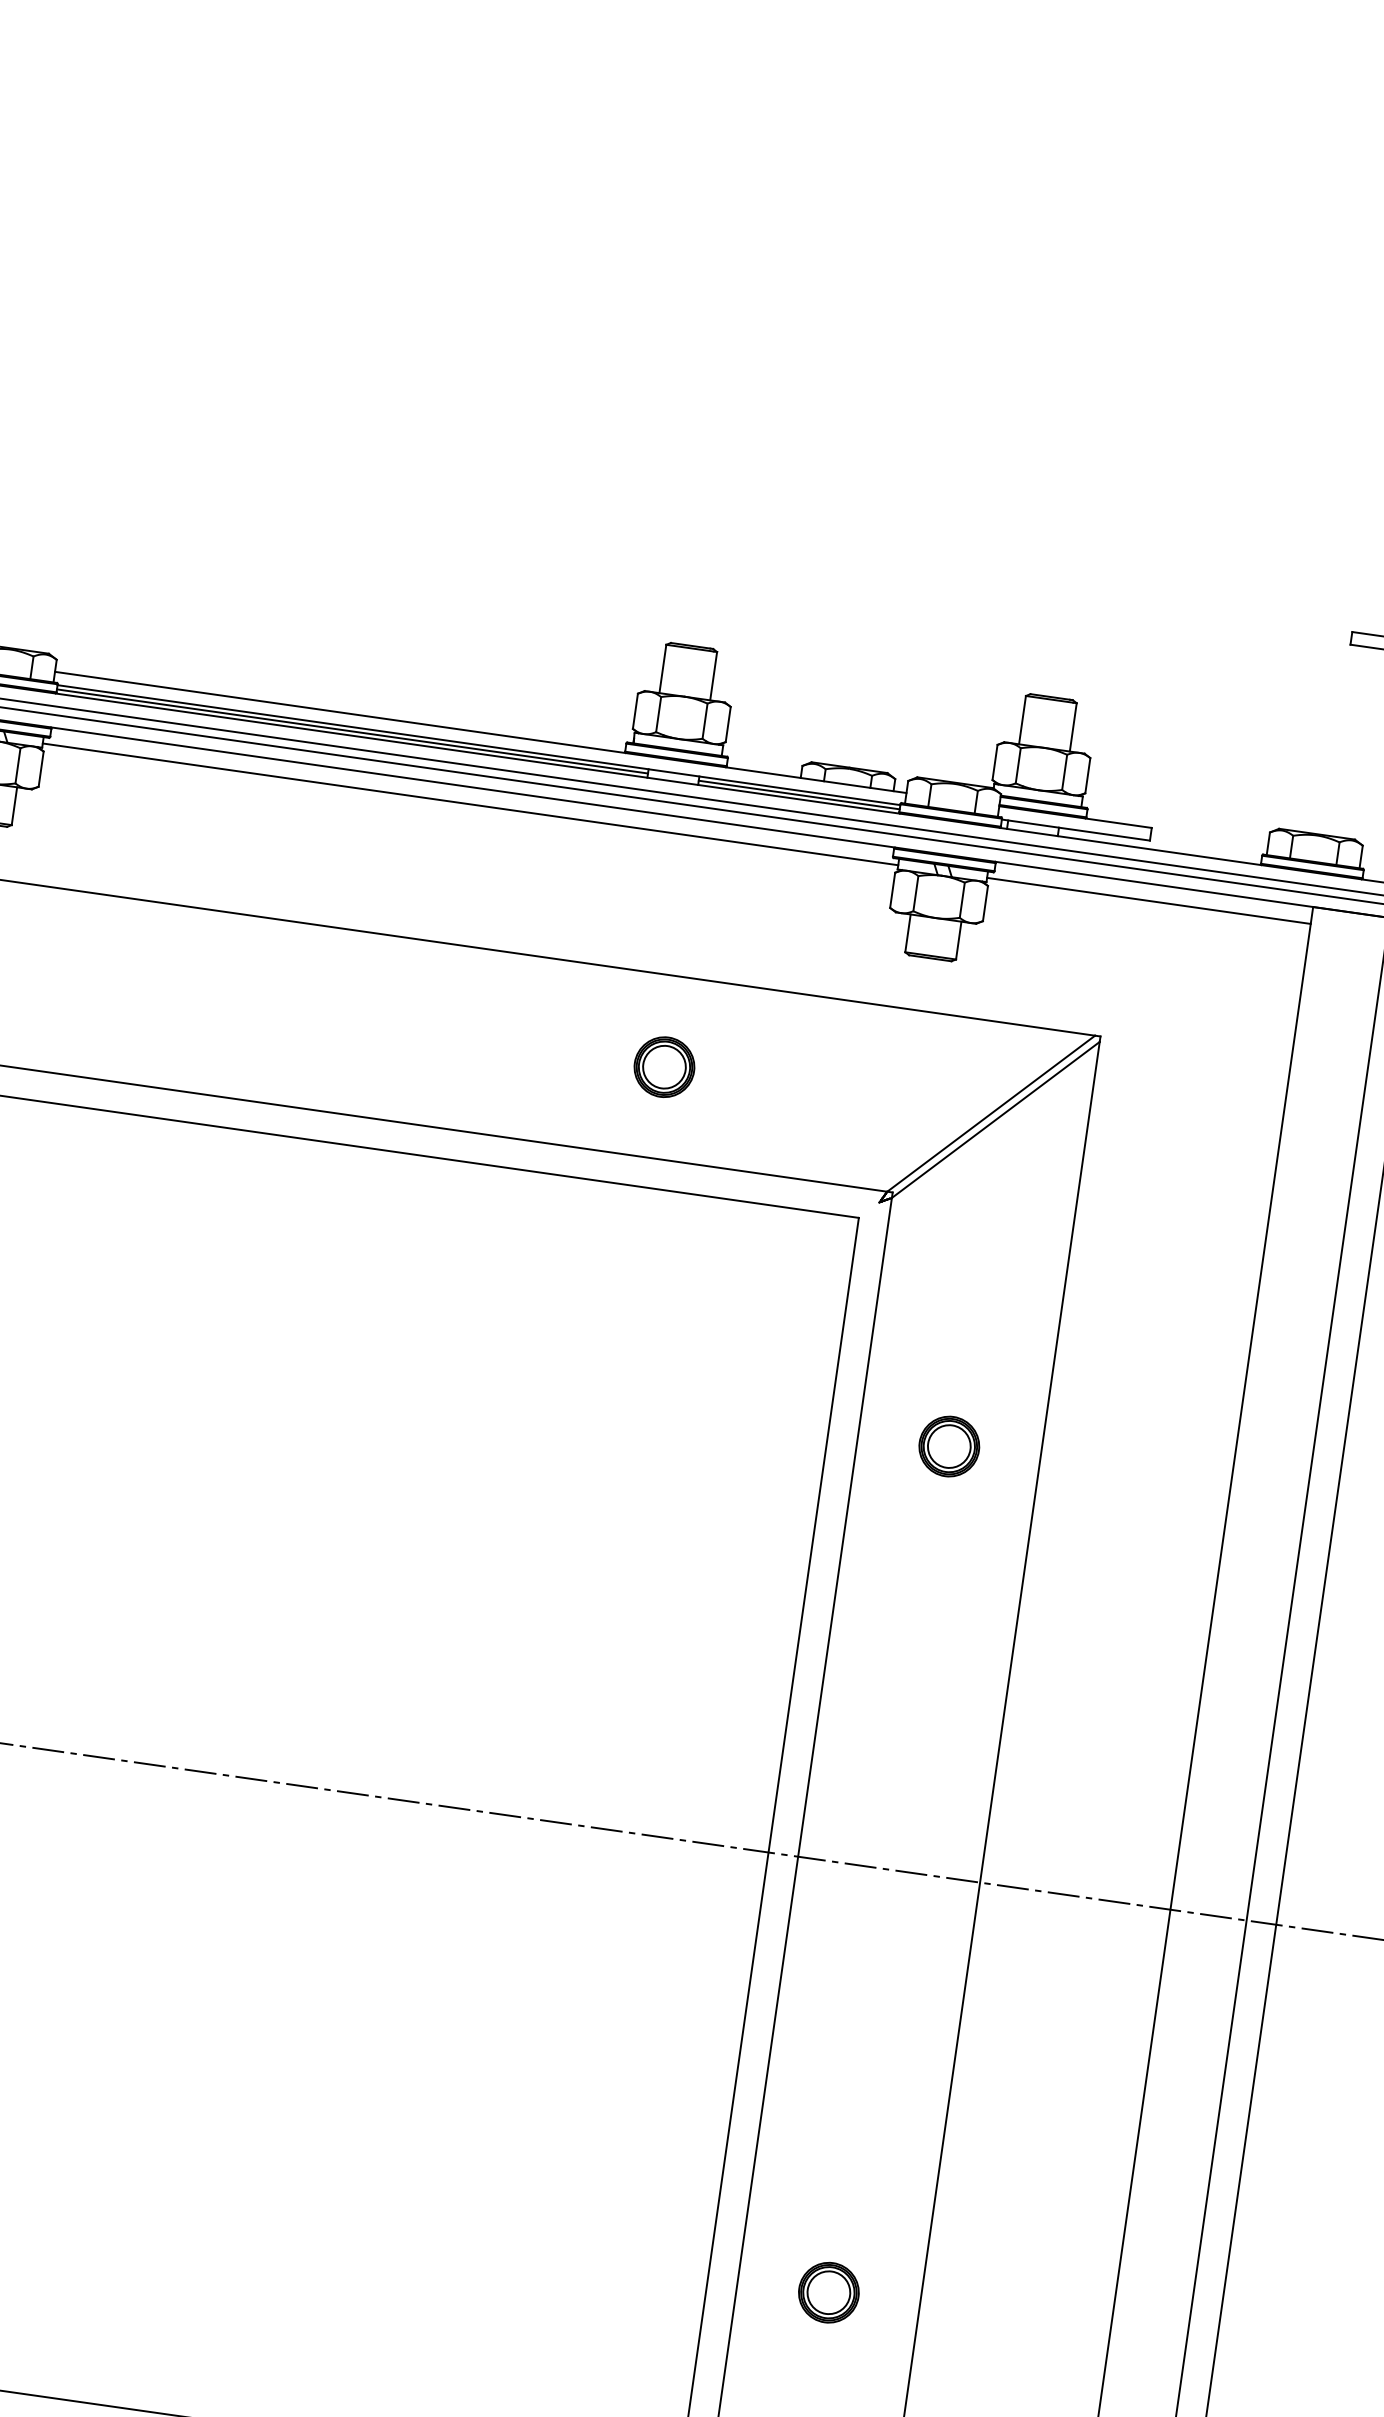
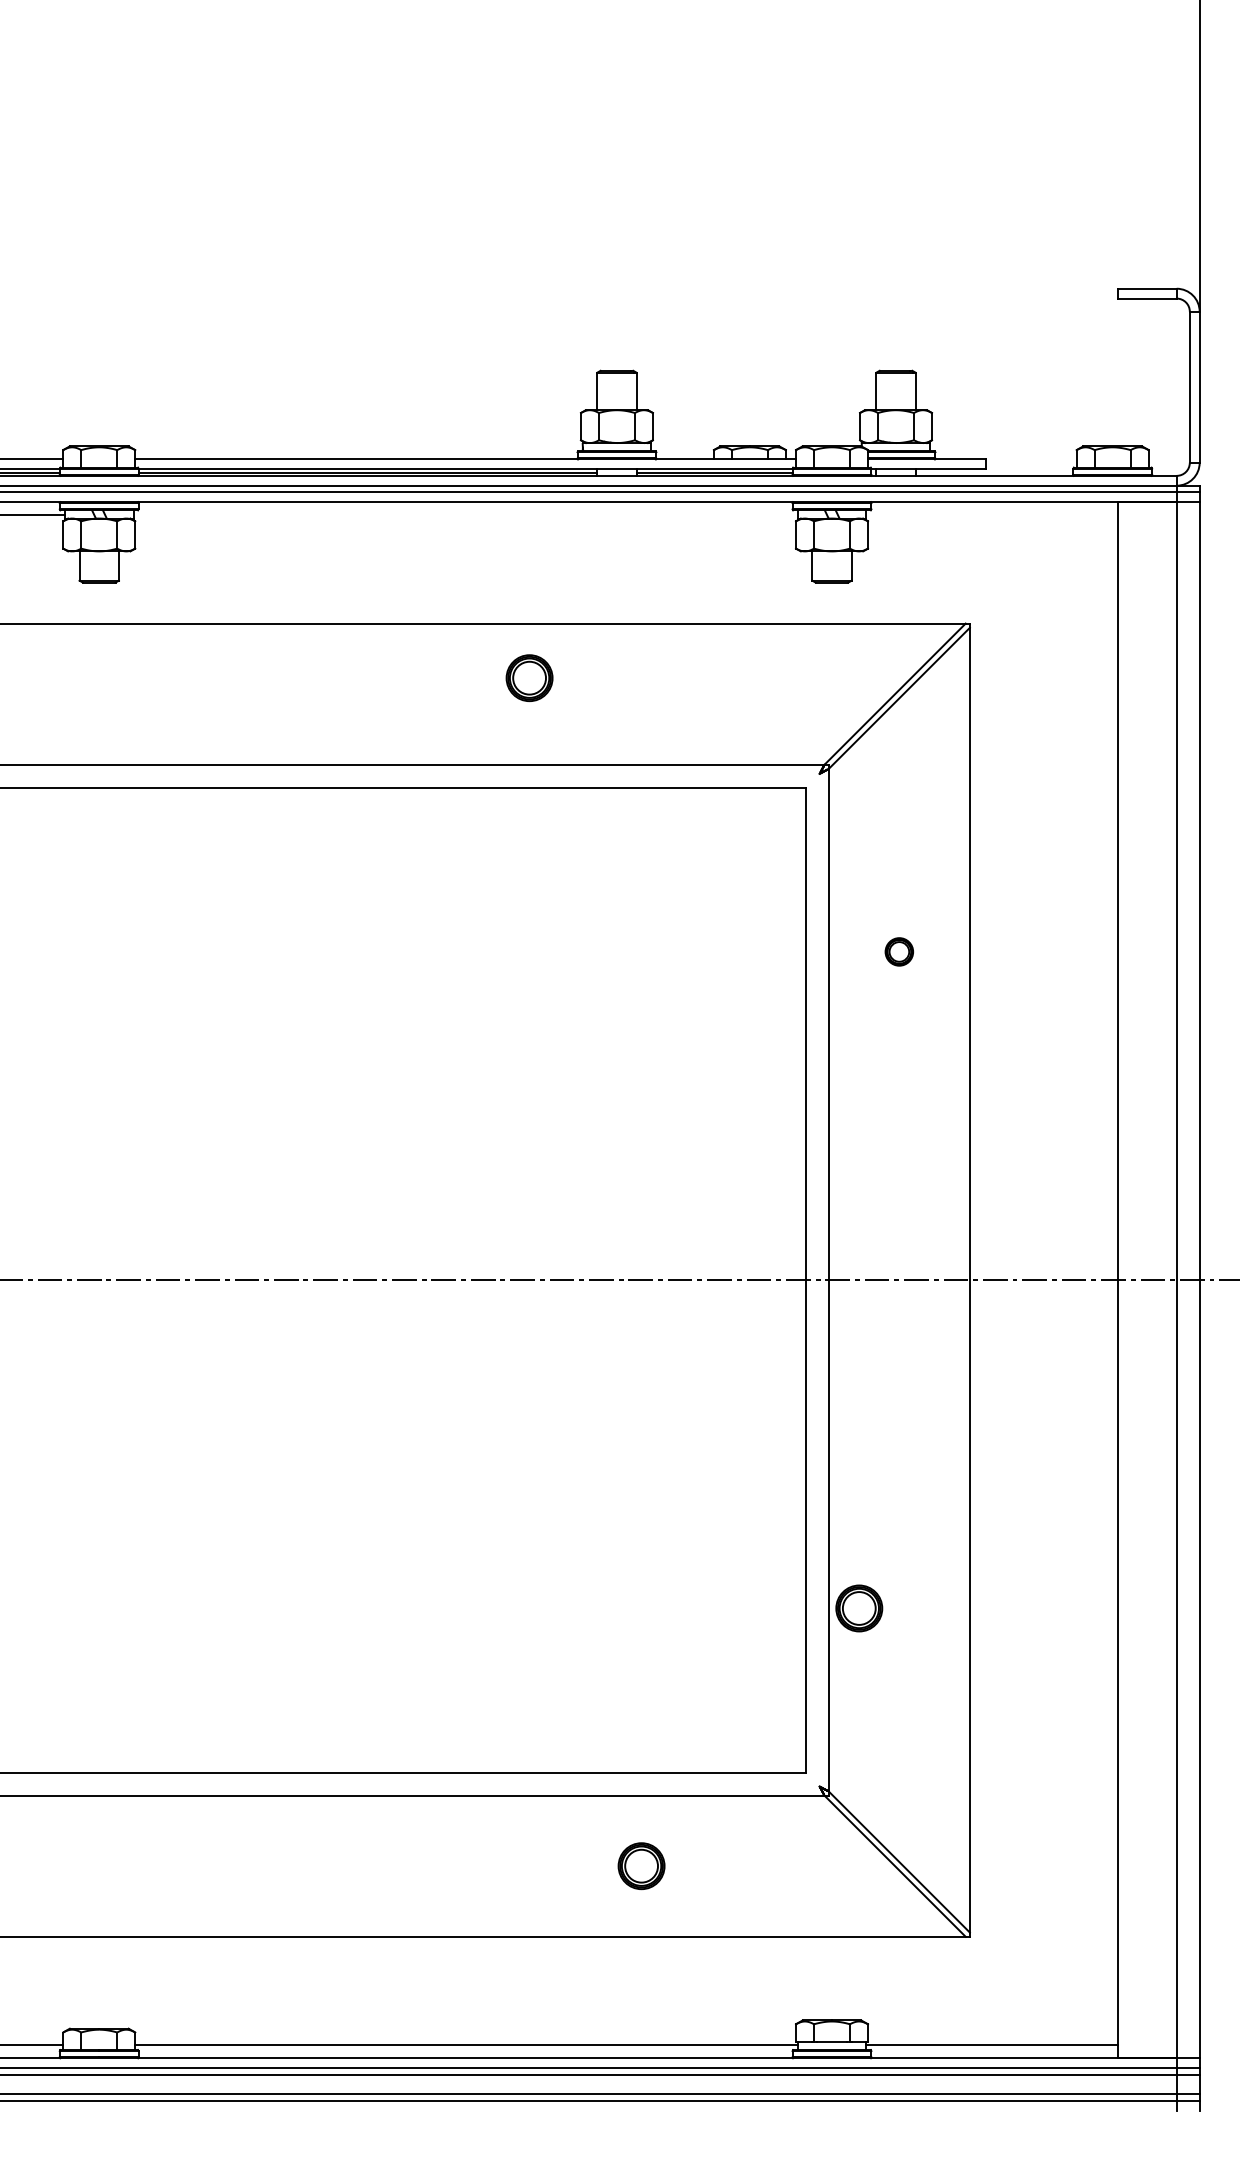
line: (470, 804) -> (465, 515), removed
line: (1148, 901) -> (991, 515), removed
part: (664, 1067) -> (529, 678), moved
part: (949, 1446) -> (899, 951), size x0.6
part: (829, 2292) -> (859, 1608), moved

